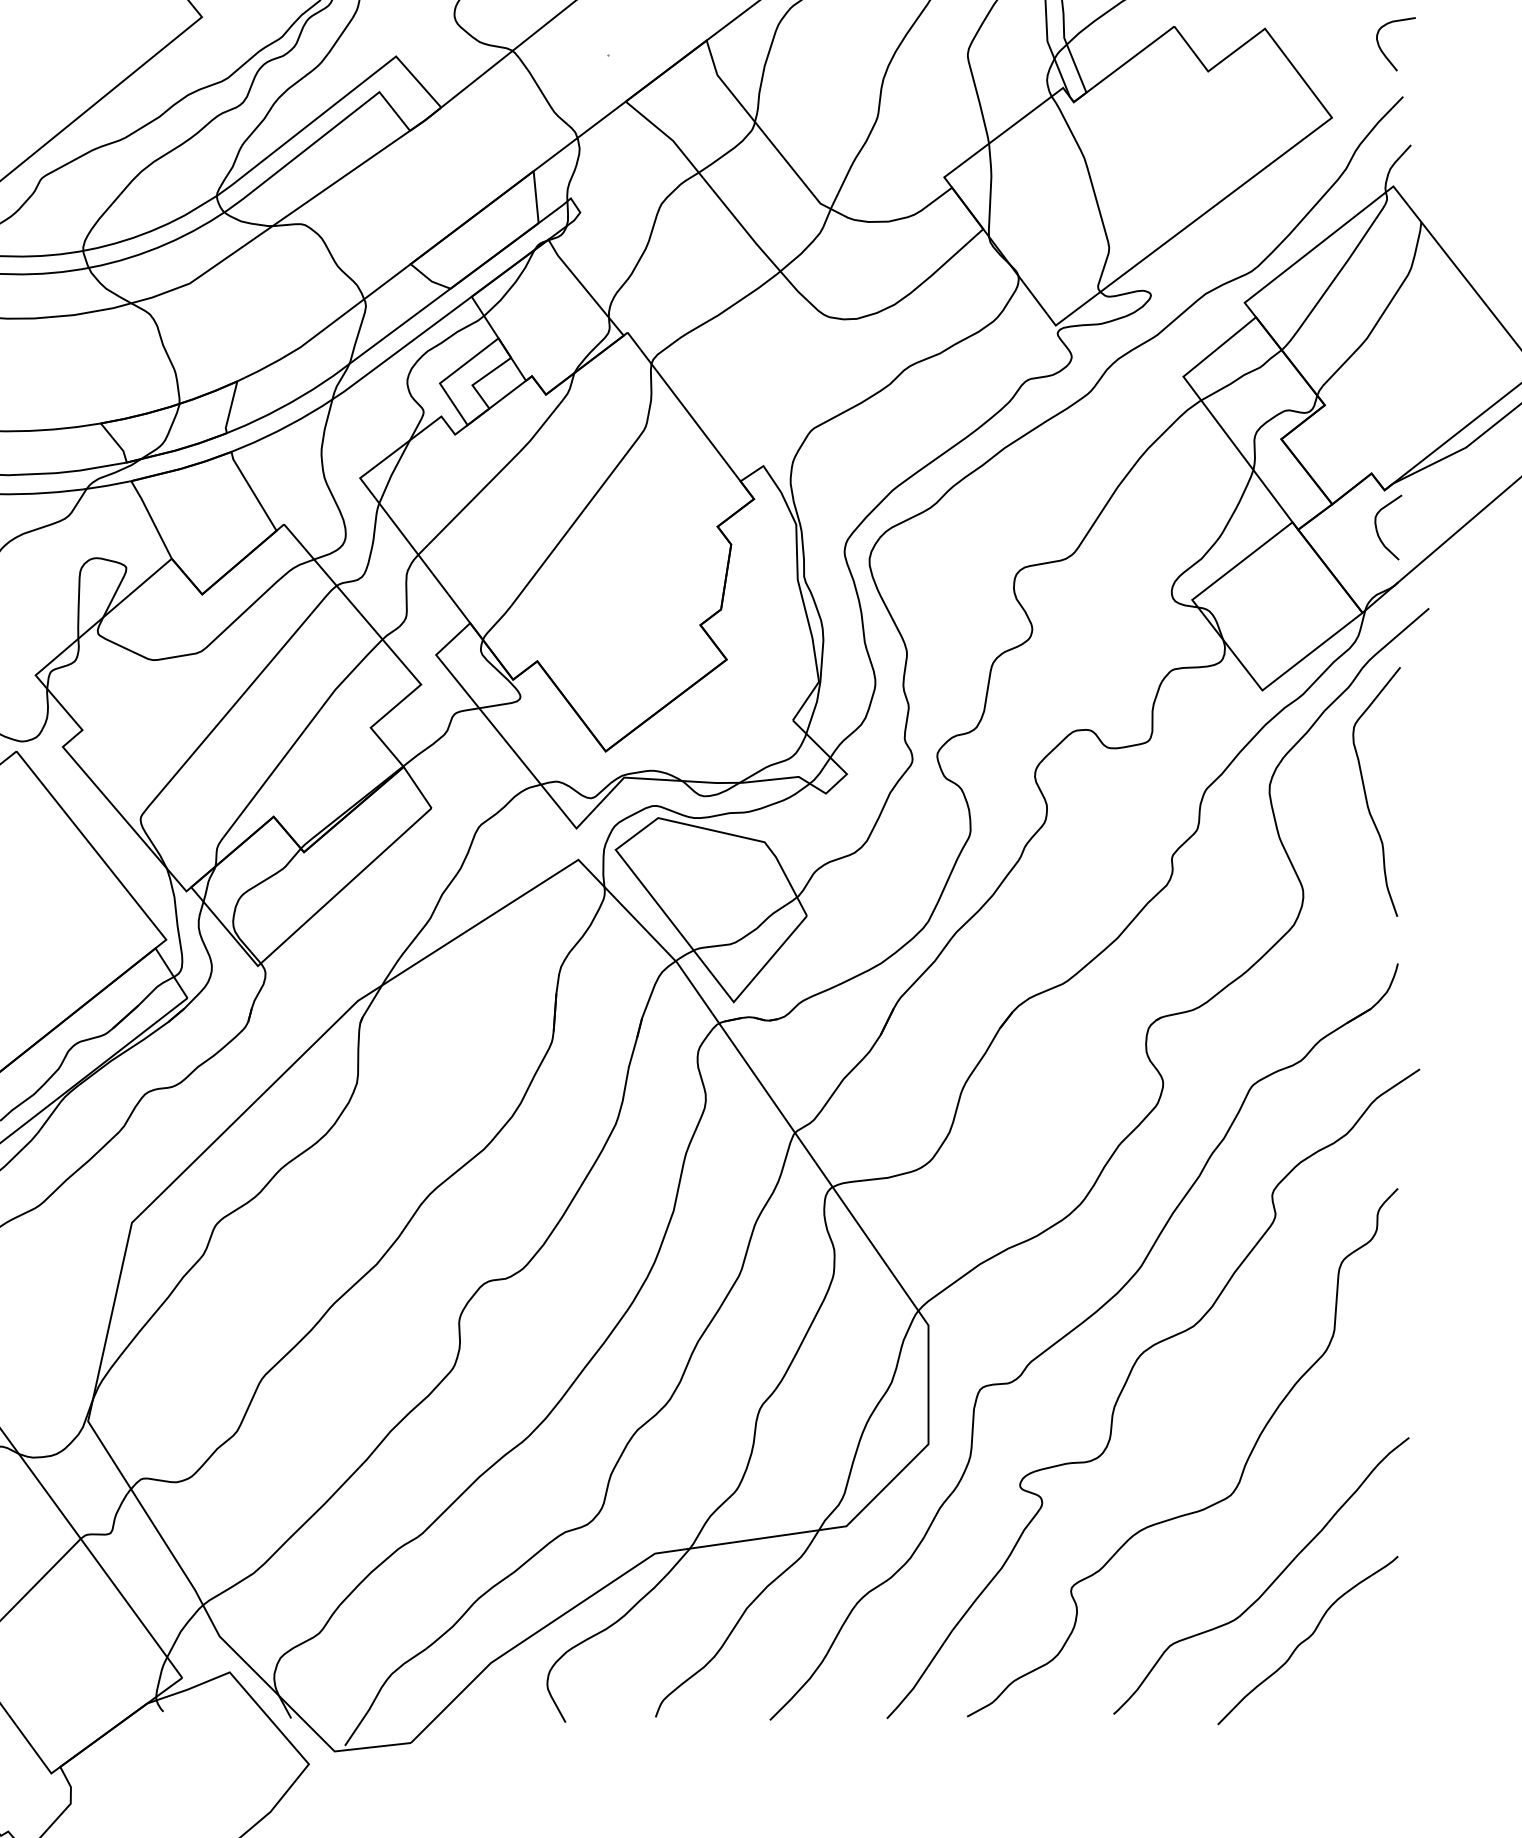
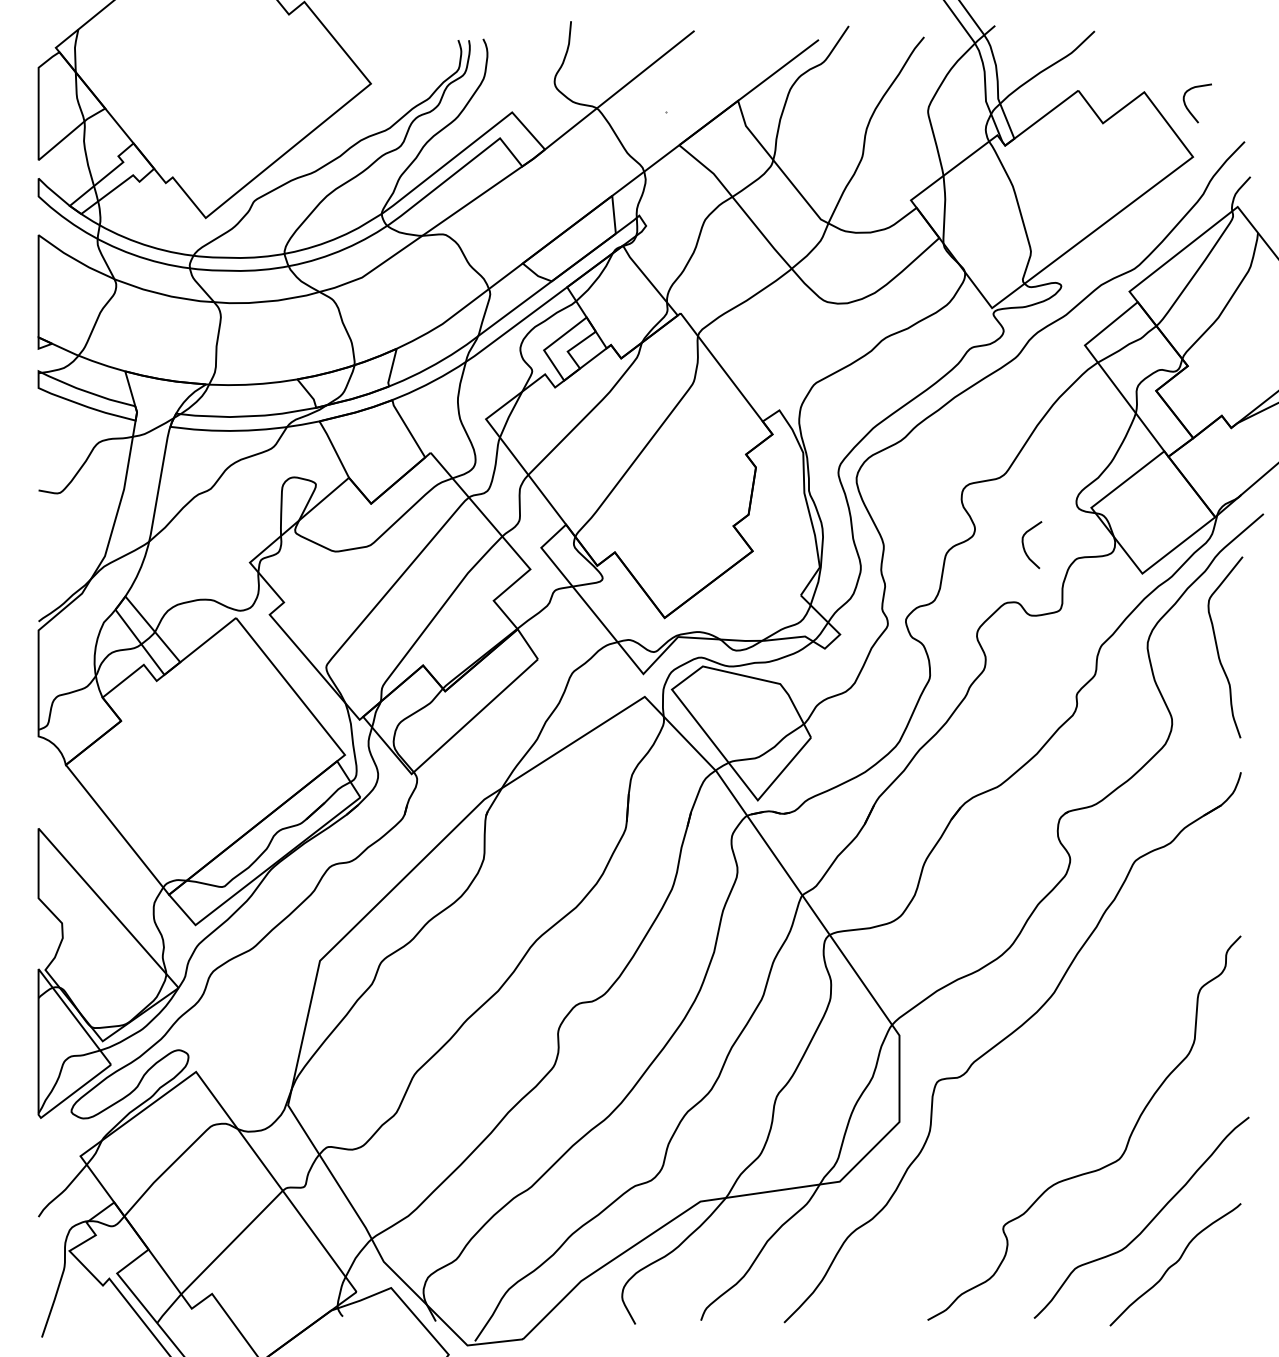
curve: (1384, 52) -> (1189, 109), moved
curve: (1378, 528) -> (1024, 545), moved
curve: (1129, 1378) -> (1045, 1074), removed

